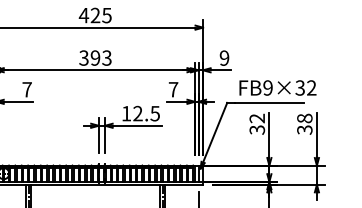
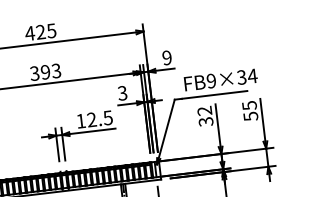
text: (311, 87) -> (252, 75), FB9×32 -> FB9×34
text: (173, 89) -> (122, 93), 7 -> 3
text: (304, 123) -> (249, 110), 38 -> 55

